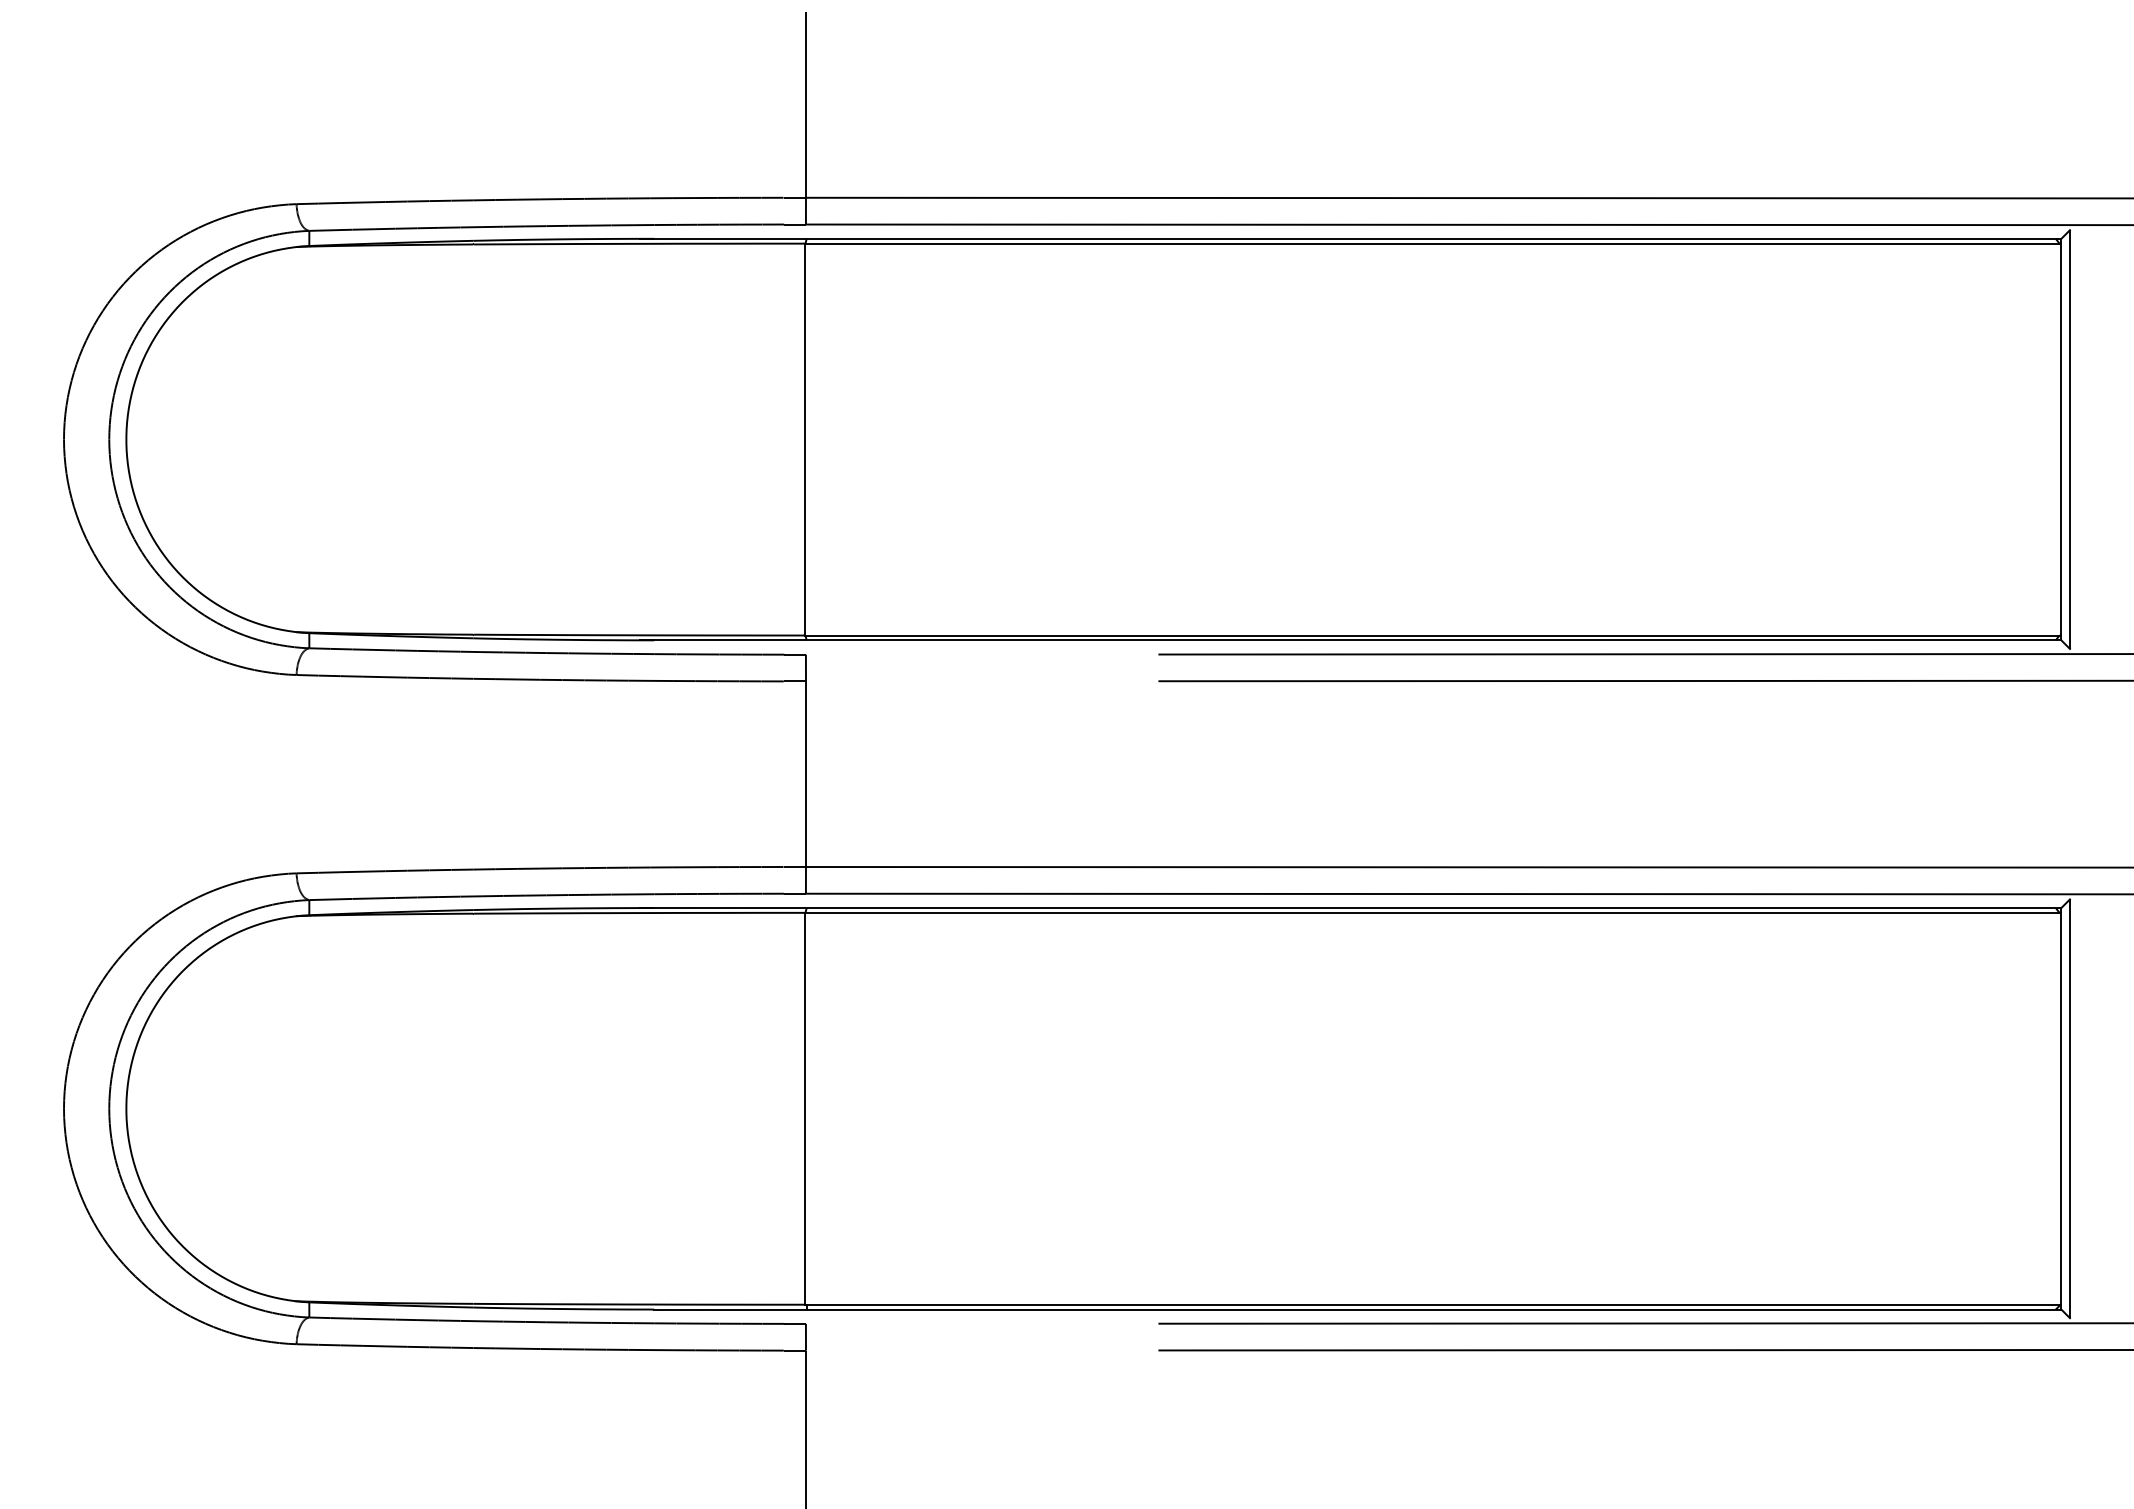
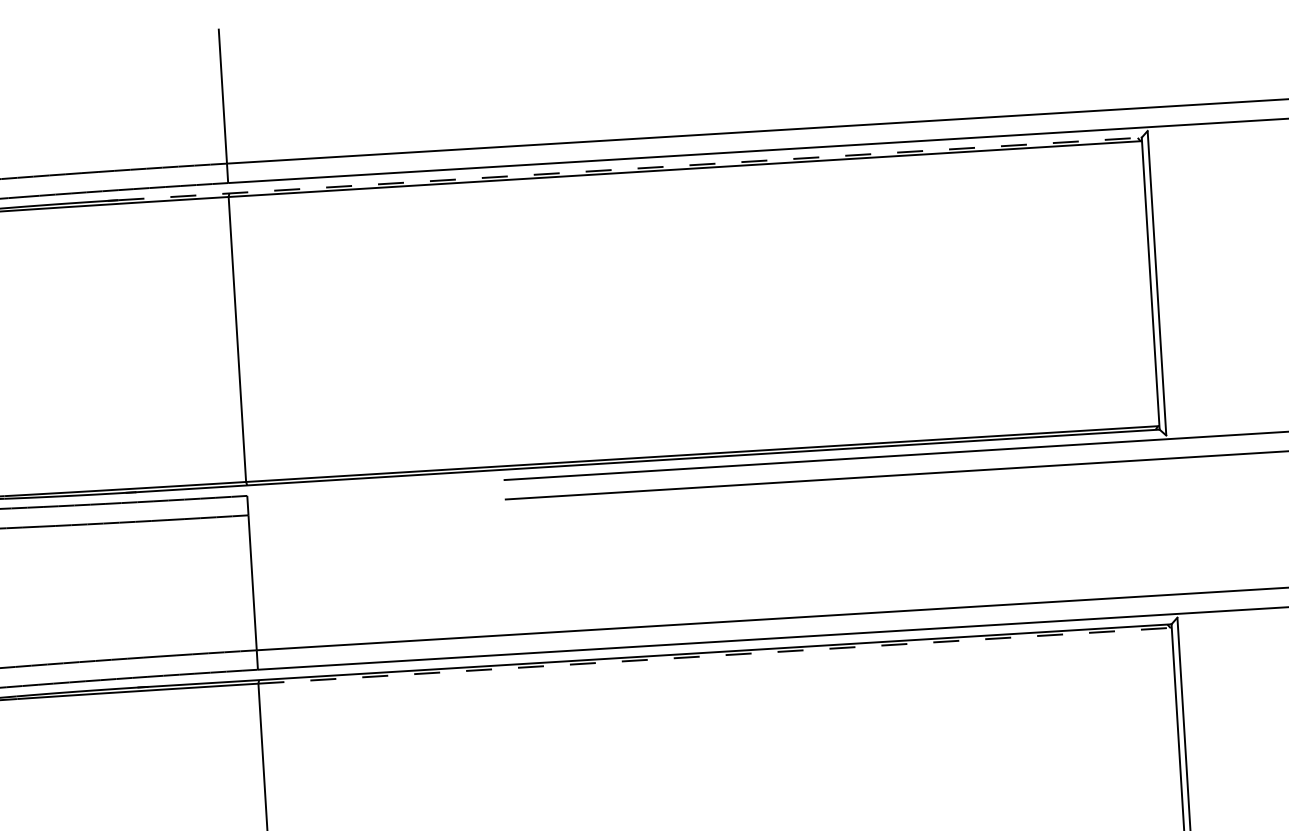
line: (1357, 238) -> (629, 168), solid -> dashed
line: (1432, 912) -> (714, 655), solid -> dashed

